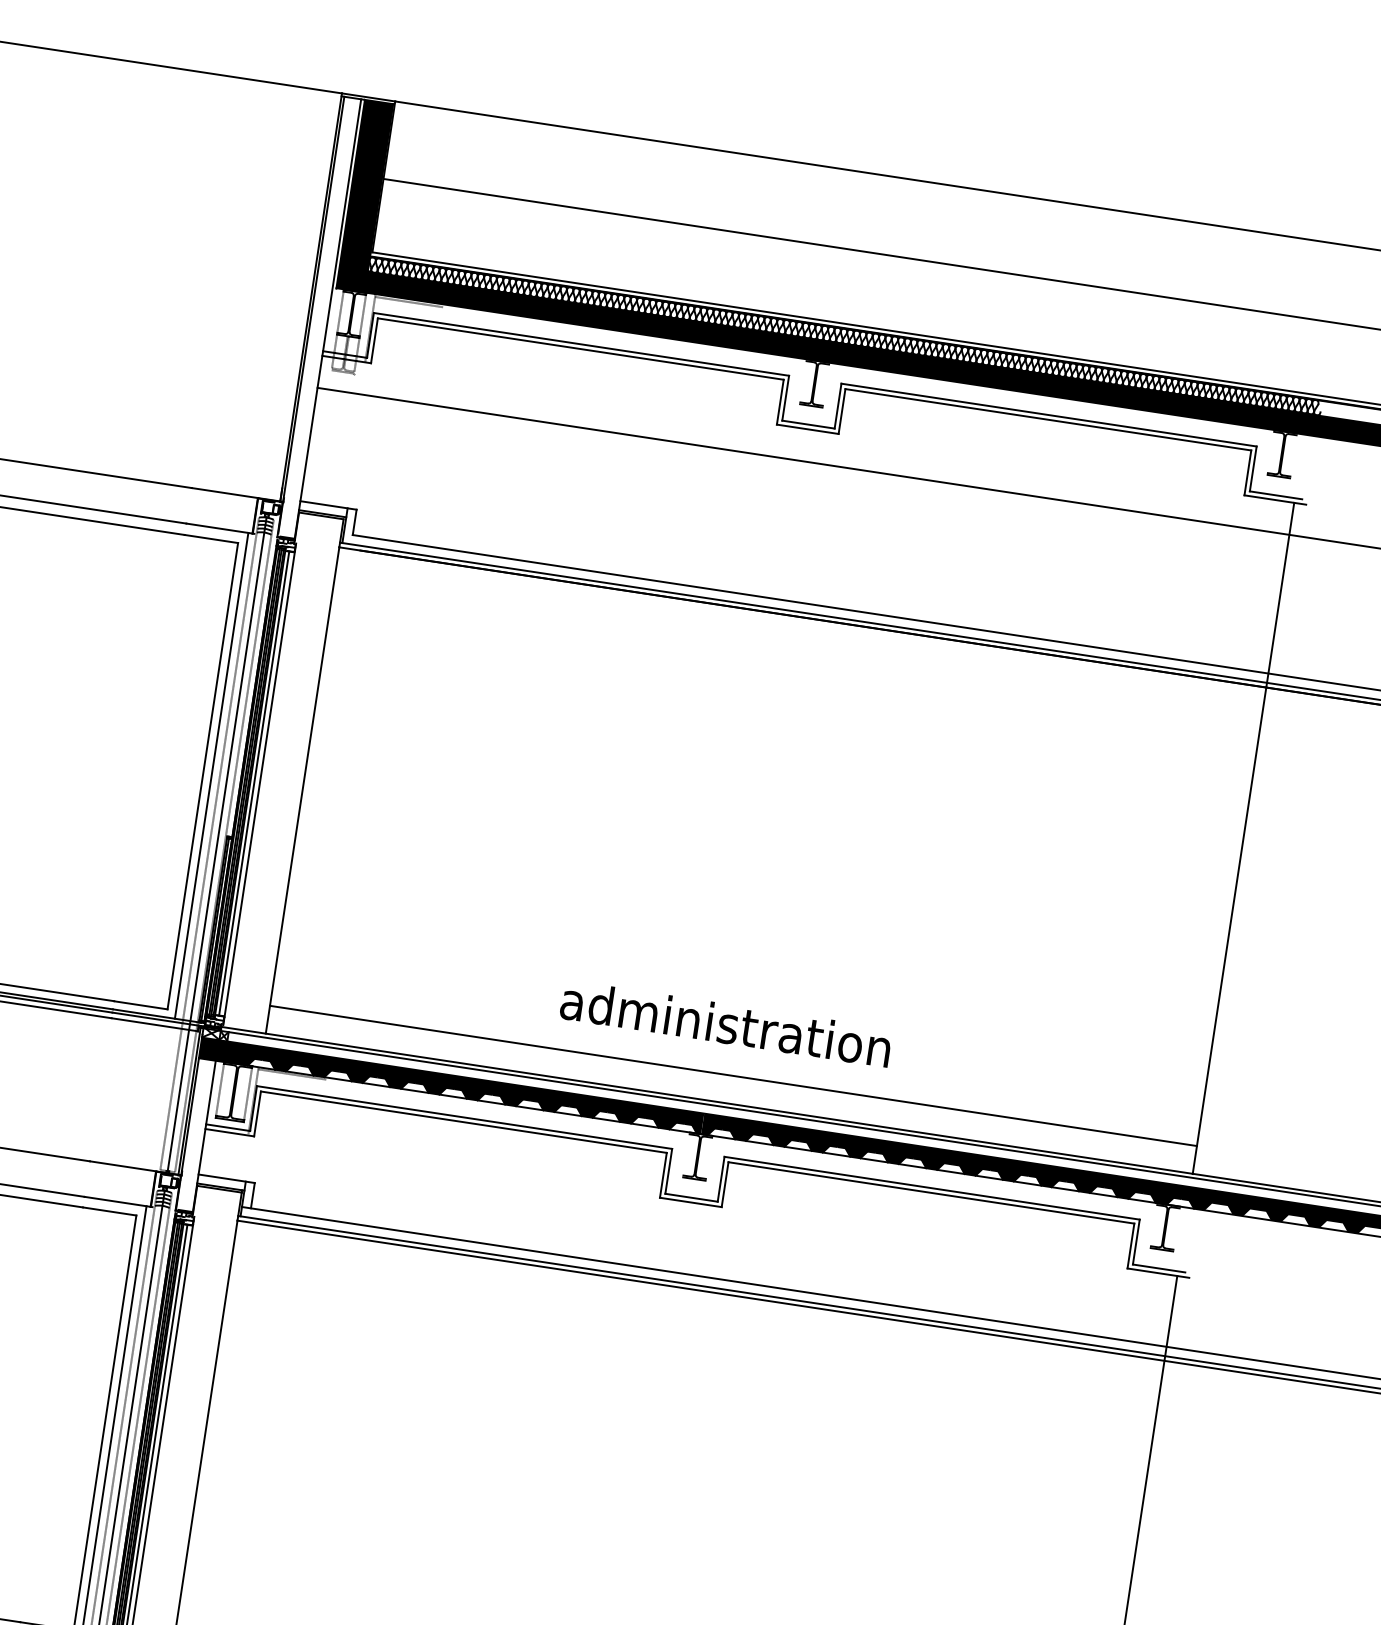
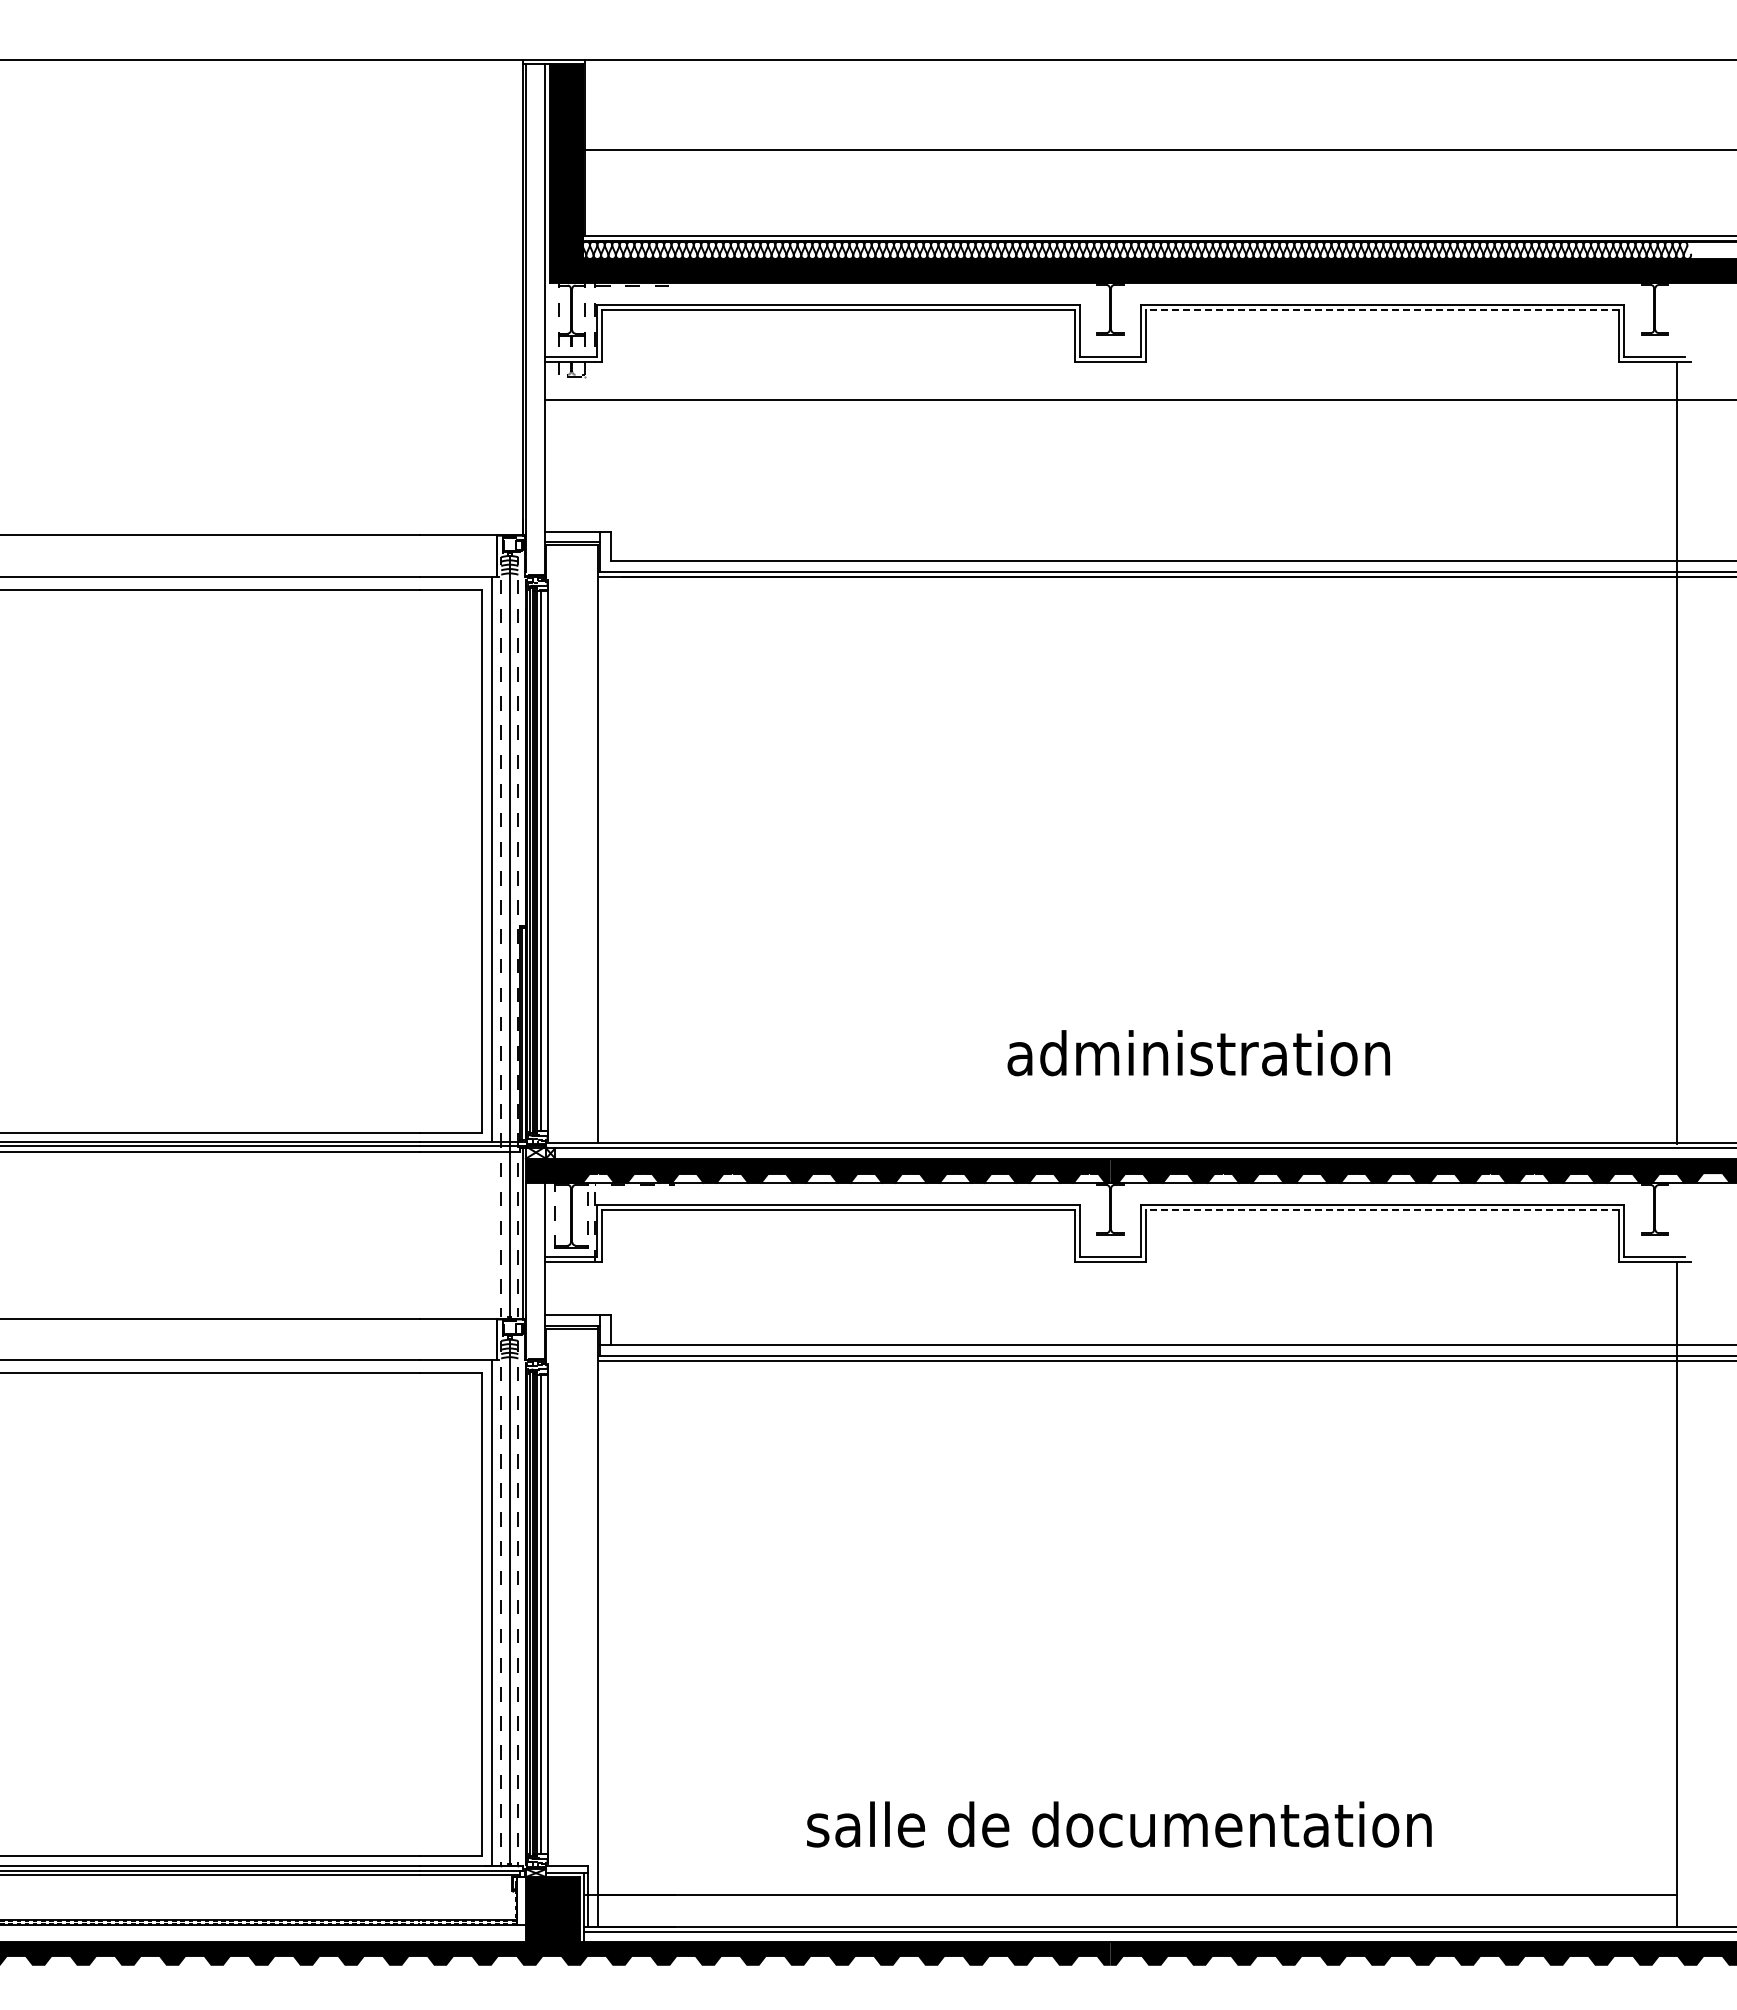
line: (1048, 420) -> (1382, 310), solid -> dashed
text: (725, 1024) -> (1198, 1053), moved
line: (732, 1076) -> (1136, 1111), removed
line: (931, 1193) -> (1382, 1210), solid -> dashed

